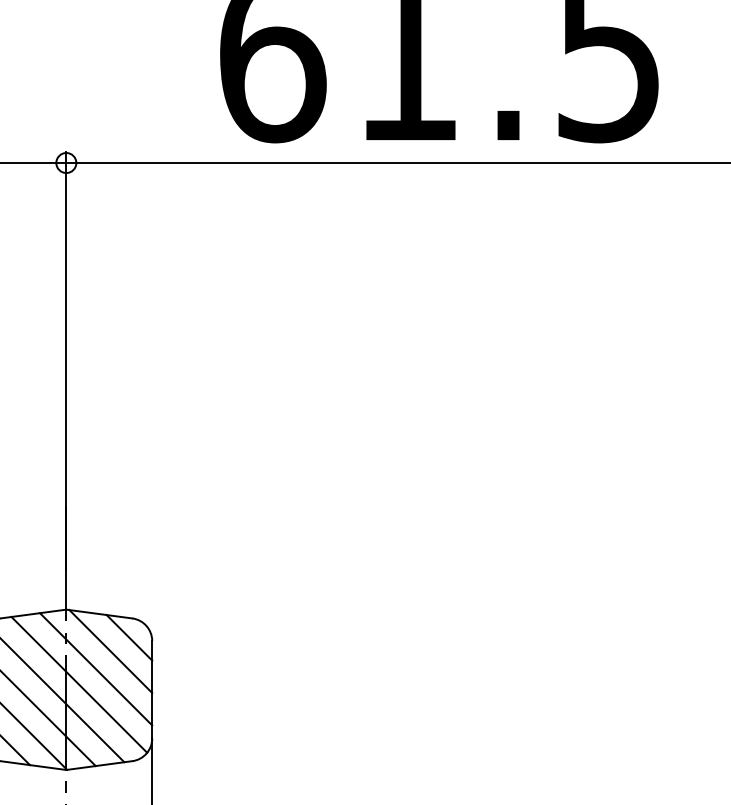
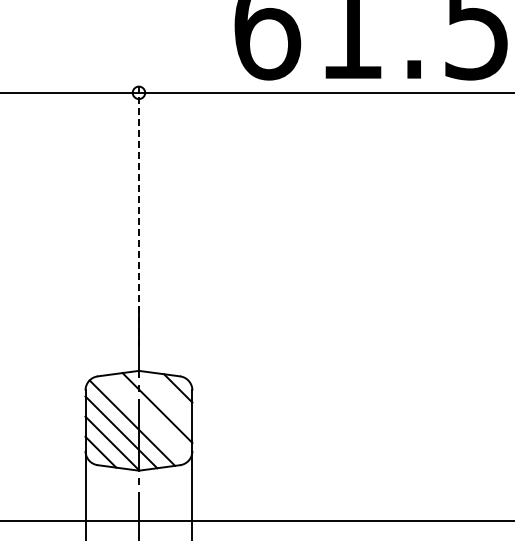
line: (65, 360) -> (138, 215), solid -> dashed
line: (110, 650) -> (166, 396), removed
line: (78, 684) -> (146, 417), removed

